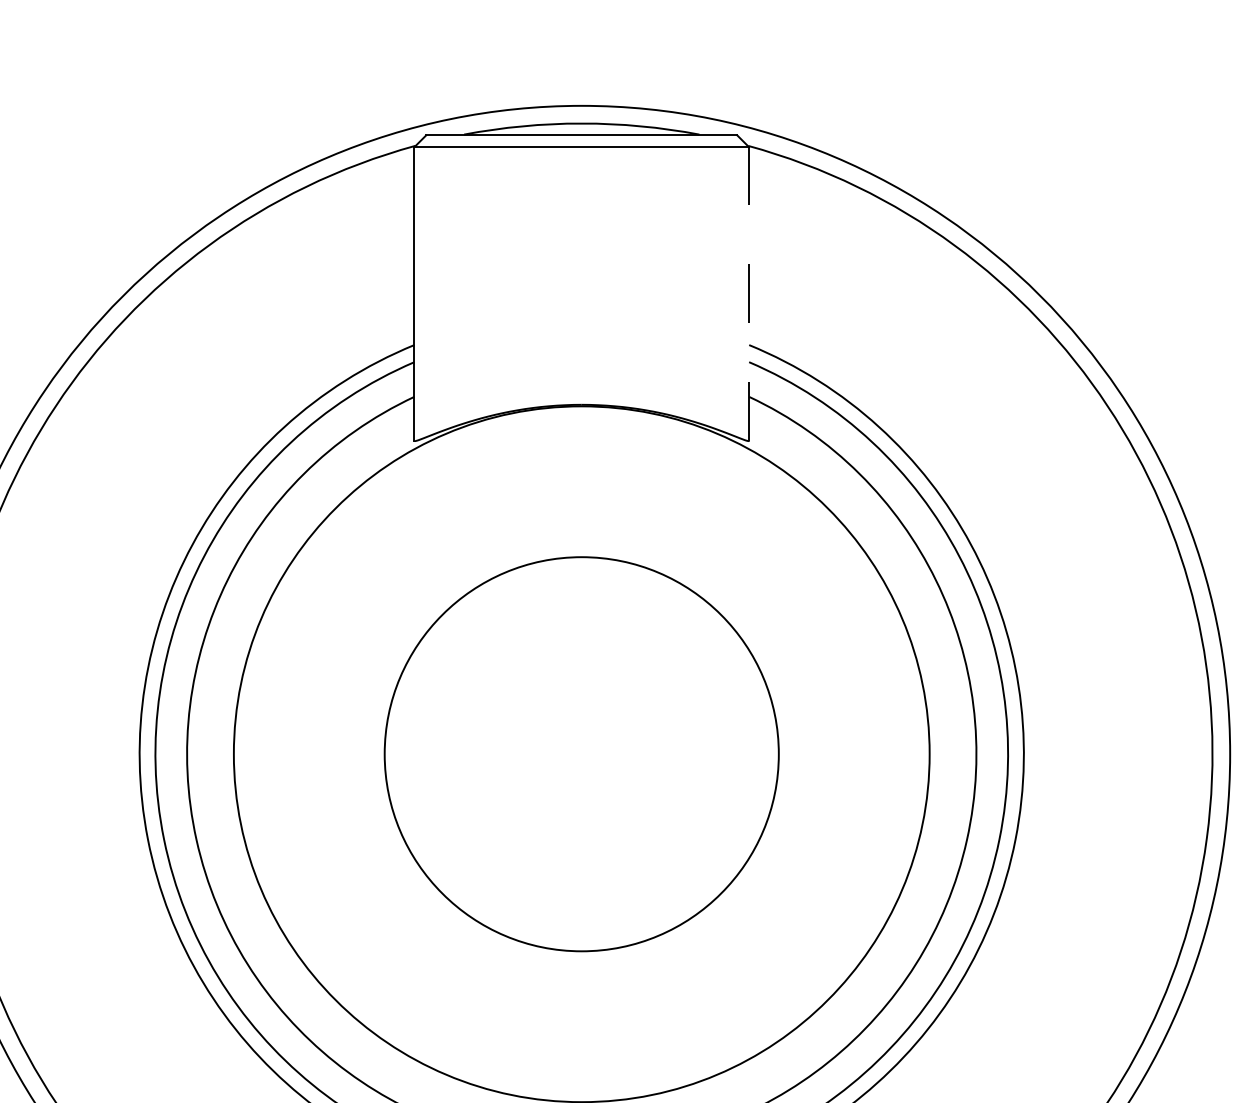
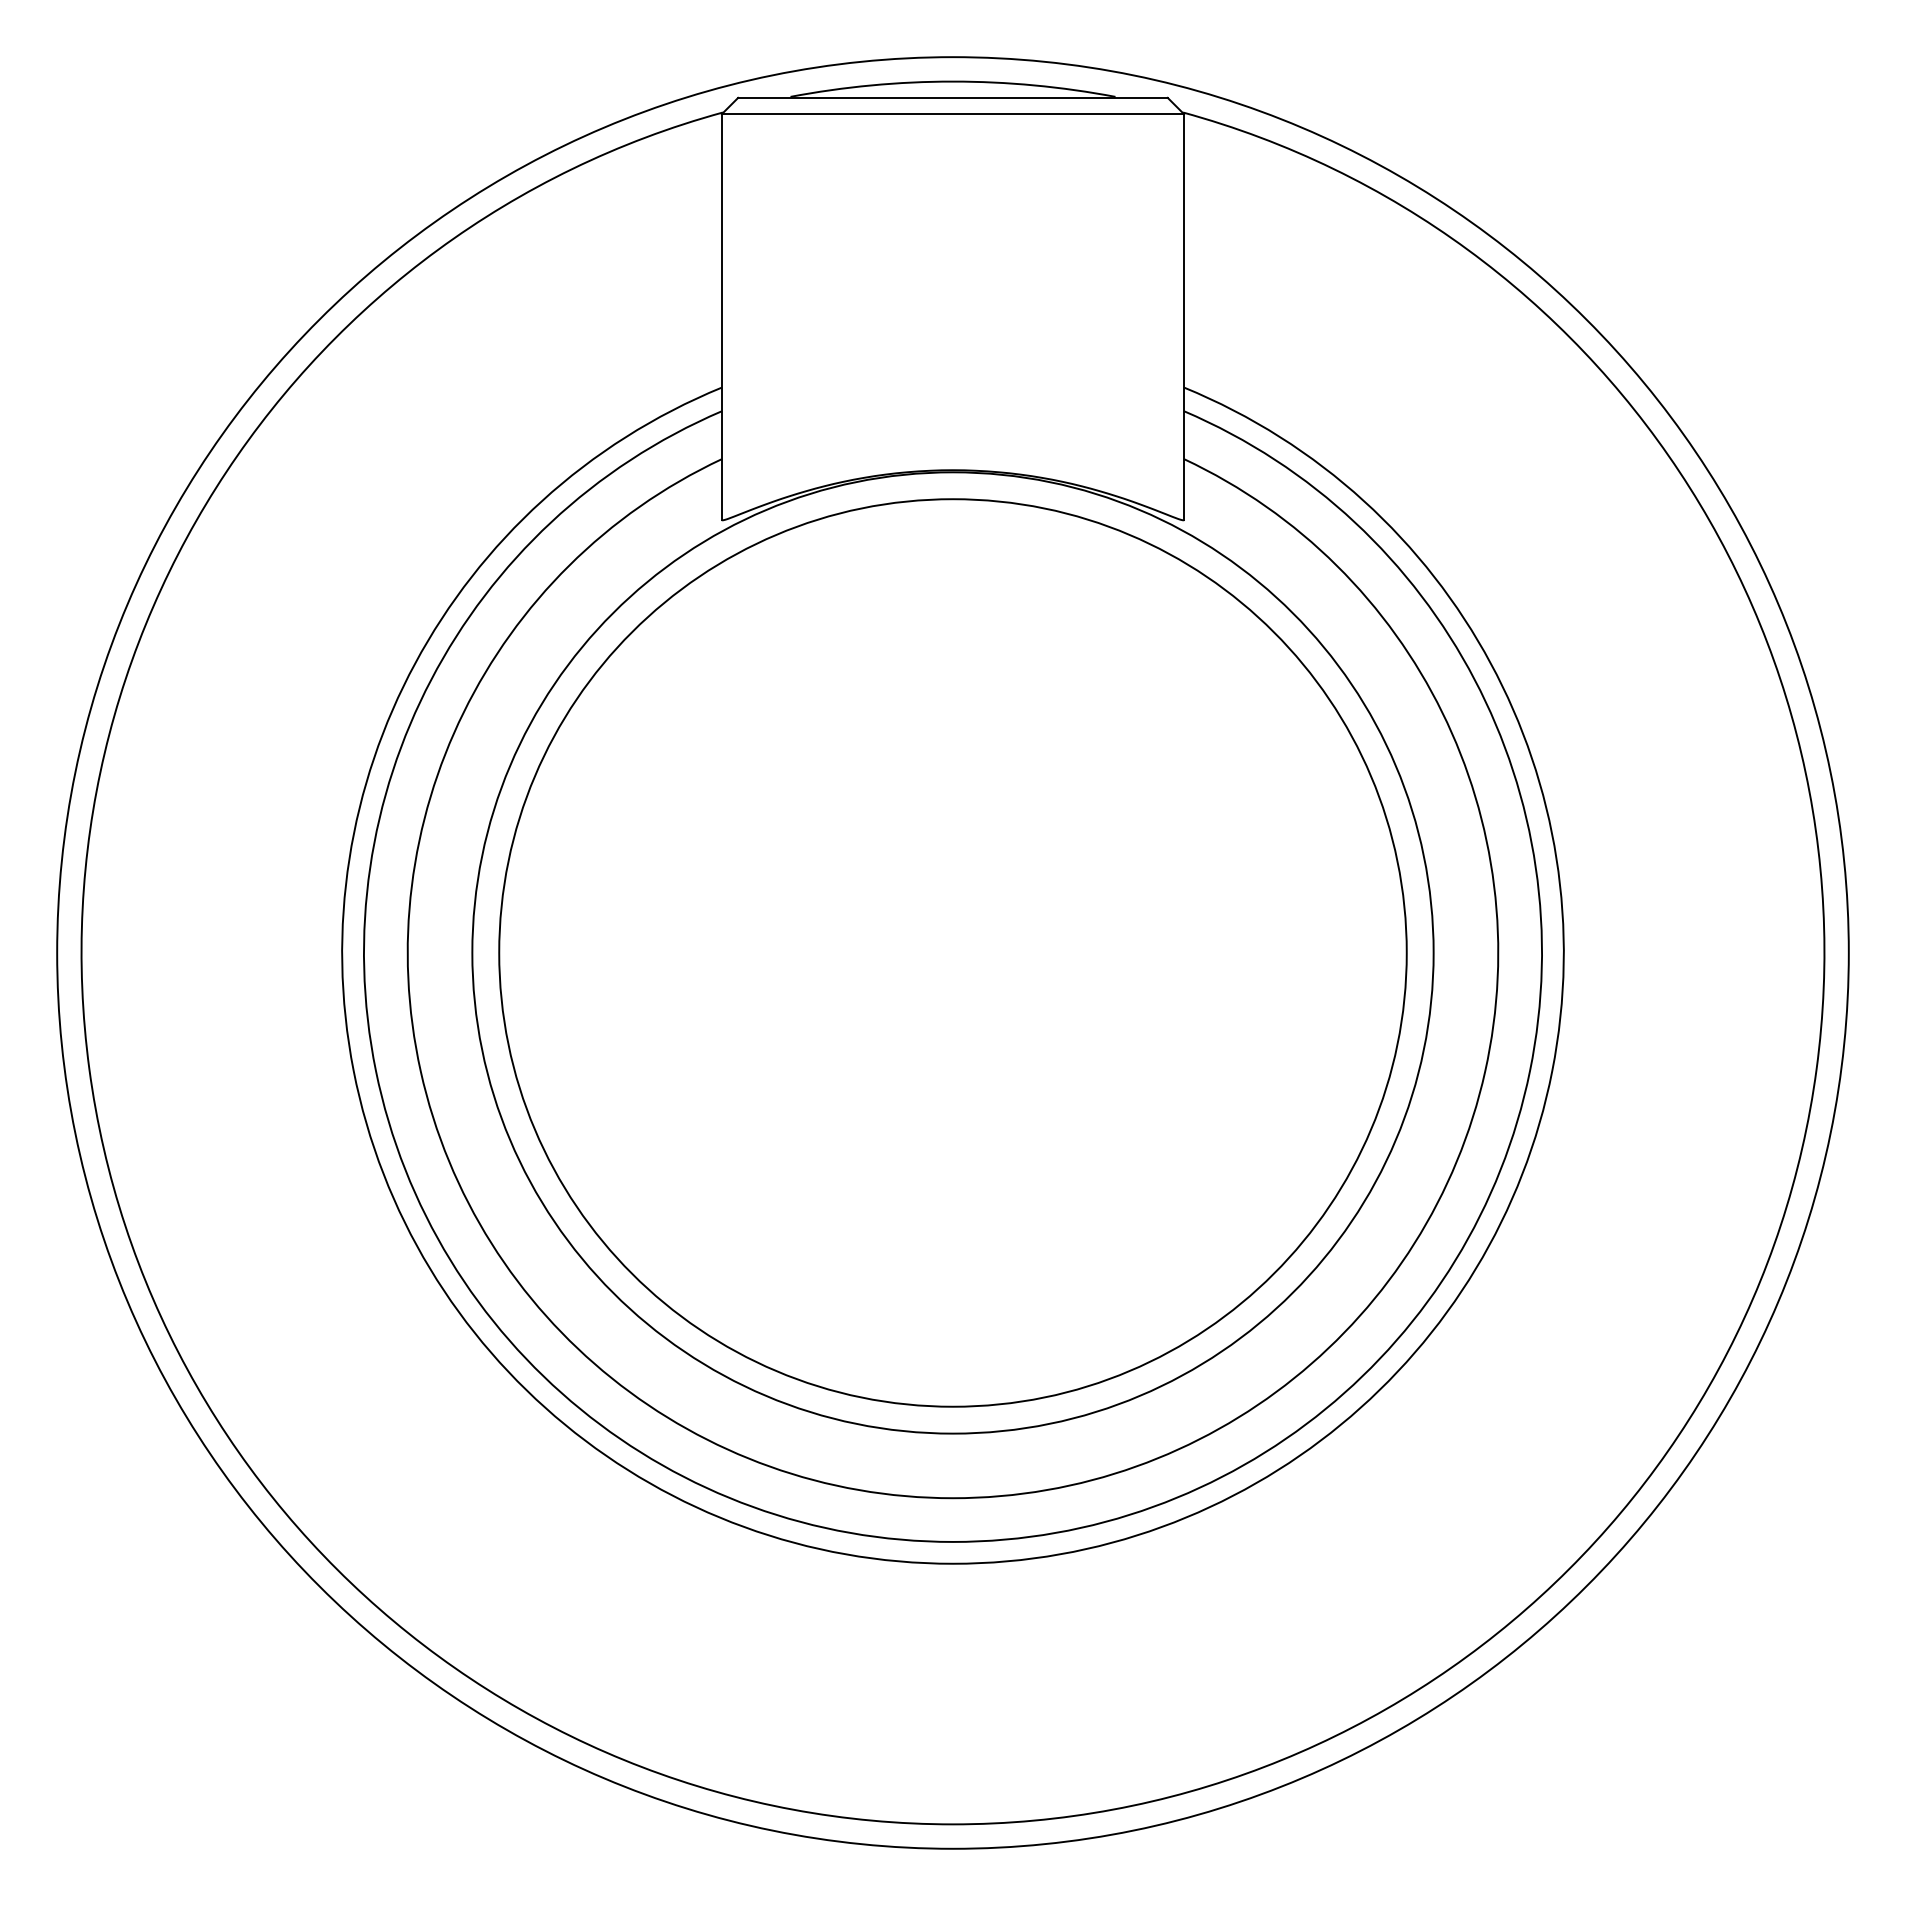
line: (749, 294) -> (1184, 317), dashed -> solid
circle: (581, 753) -> (952, 952), size x1.67

